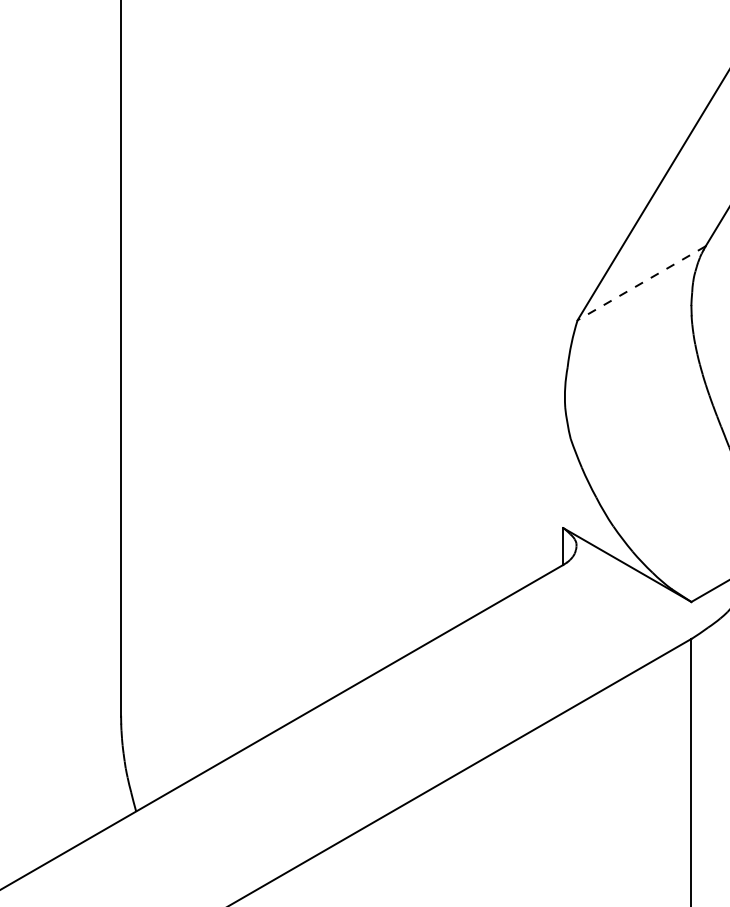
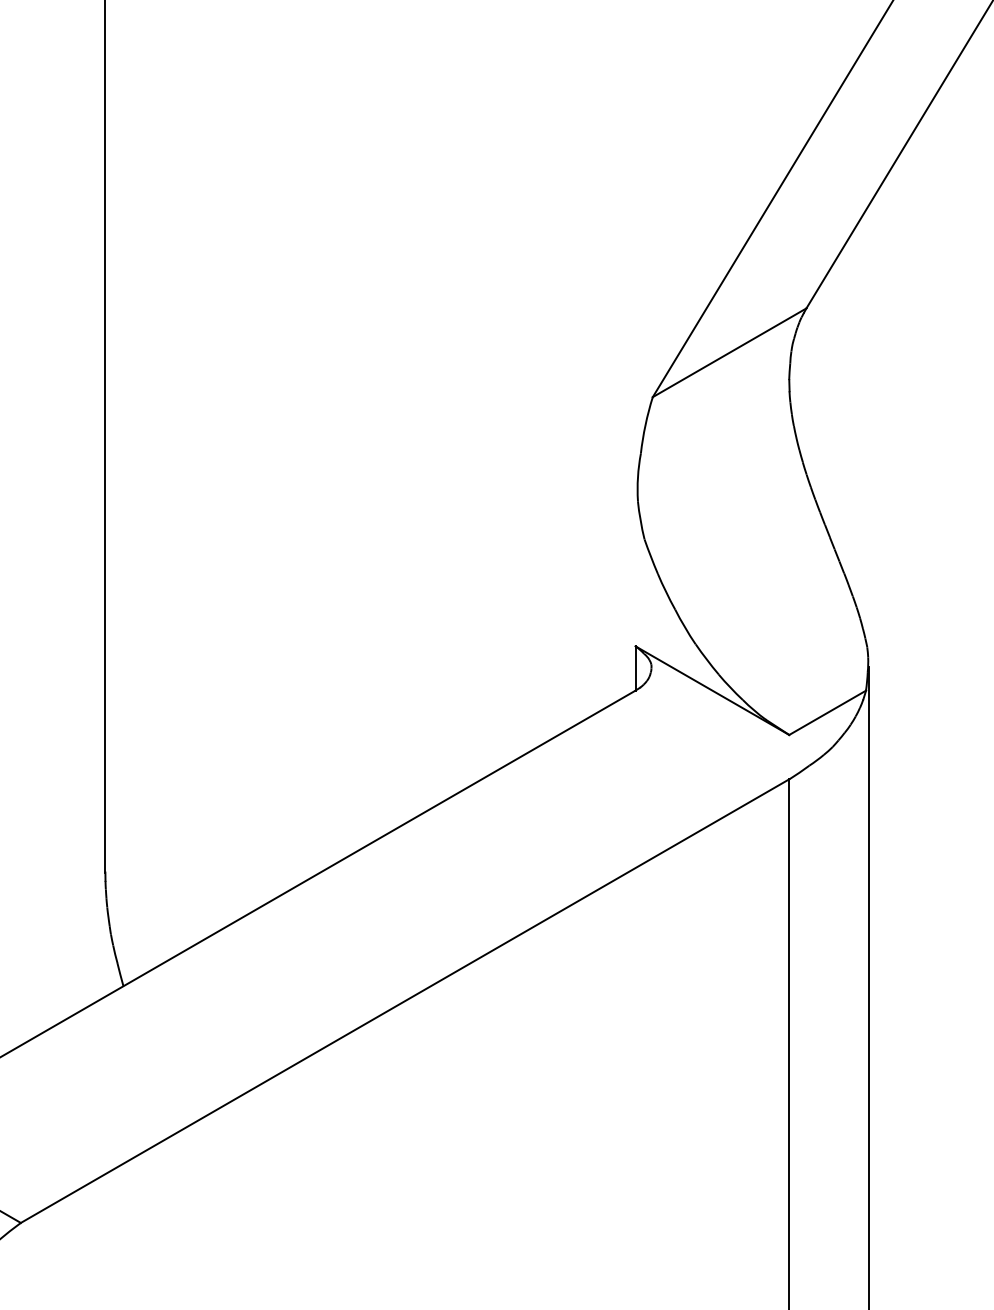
line: (641, 283) -> (729, 352), dashed -> solid

